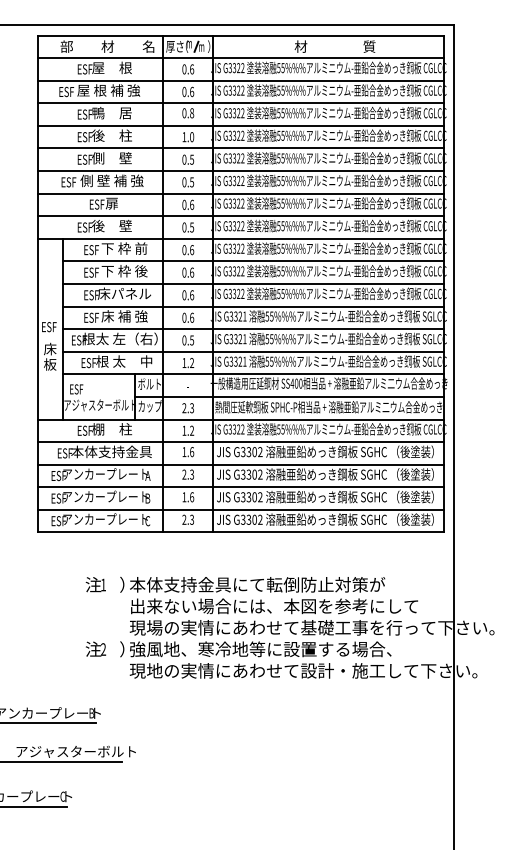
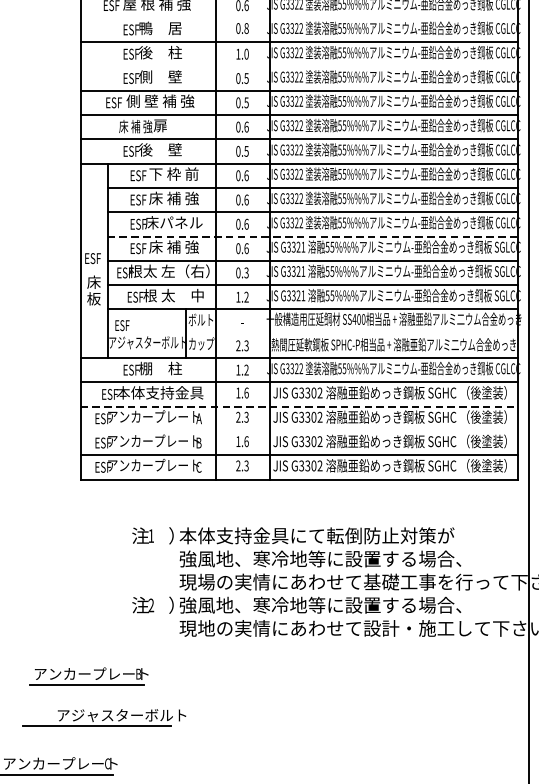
line: (240, 103) -> (298, 18), removed
line: (240, 148) -> (298, 66), removed
text: (88, 204) -> (135, 126), ESF -> 床 補 強
text: (124, 271) -> (173, 198), 下 枠 後 -> 床 補 強
line: (253, 306) -> (312, 236), solid -> dashed
text: (191, 338) -> (245, 270), 0.5 -> 0.3
line: (289, 396) -> (351, 333), removed
line: (241, 464) -> (299, 406), solid -> dashed
line: (240, 487) -> (298, 431), removed
text: (274, 606) -> (335, 559), 出来ない場合には、本図を参考にして -> 強風地、寒冷地等に設置する場合、

